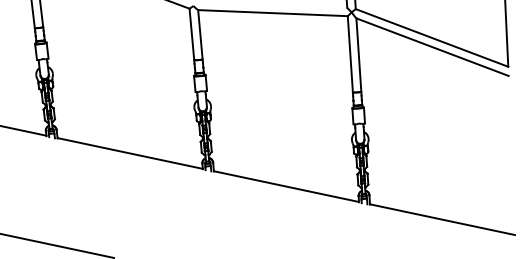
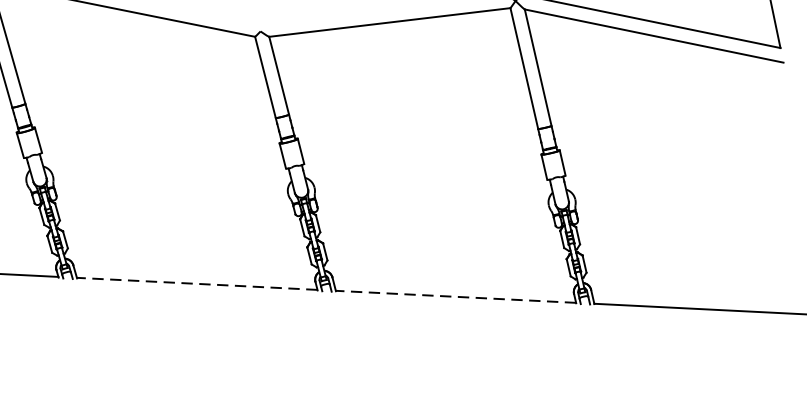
line: (129, 153) -> (196, 284), solid -> dashed
line: (286, 186) -> (455, 296), solid -> dashed

